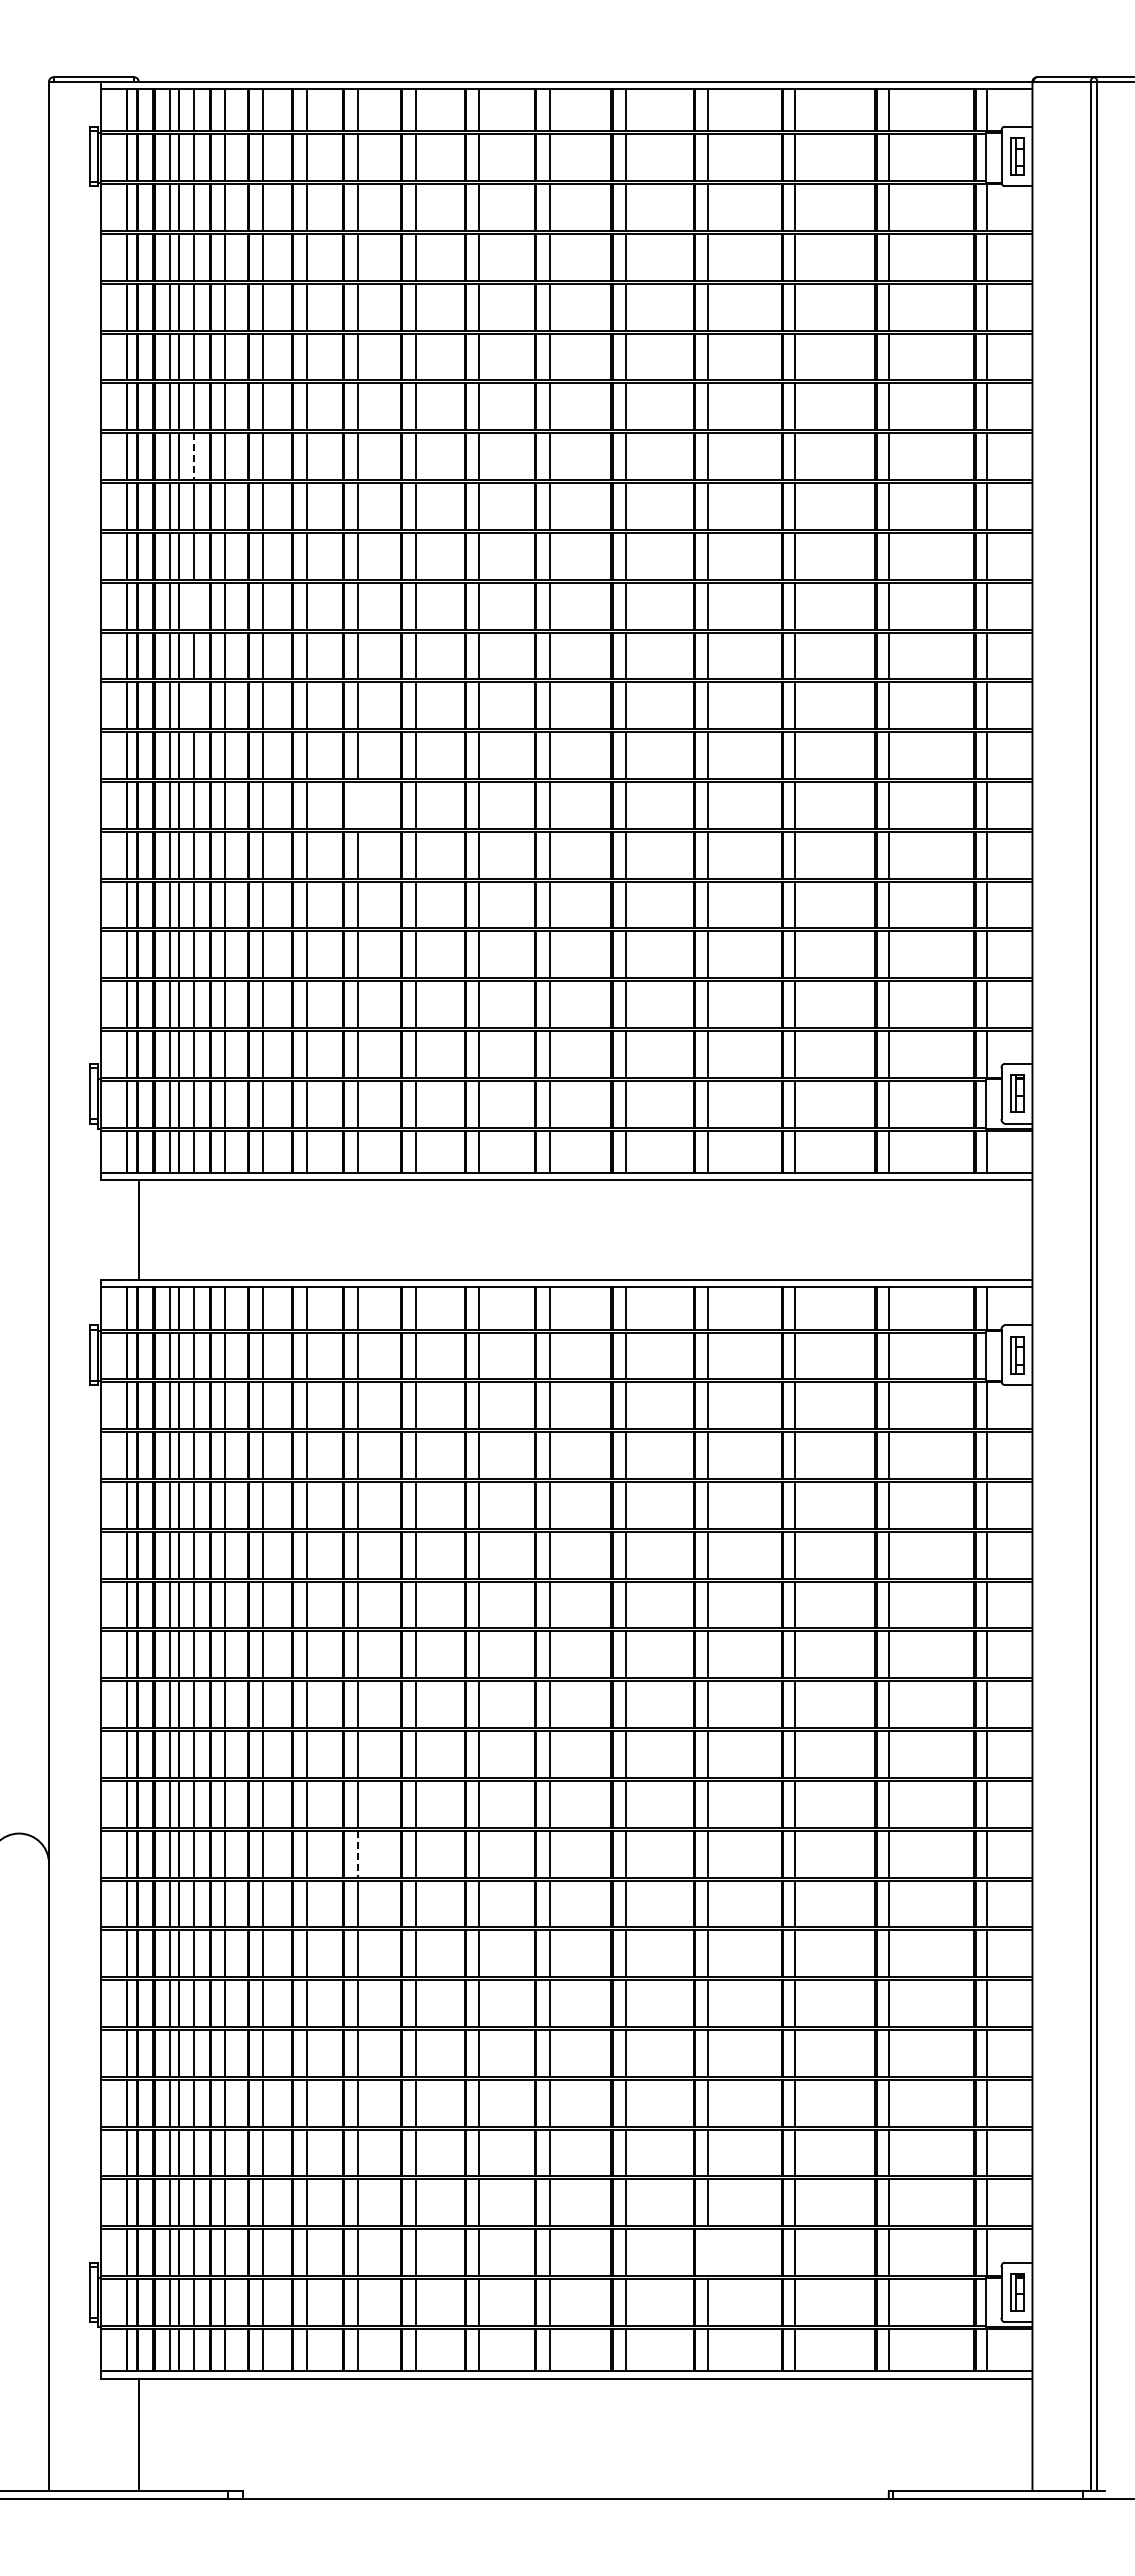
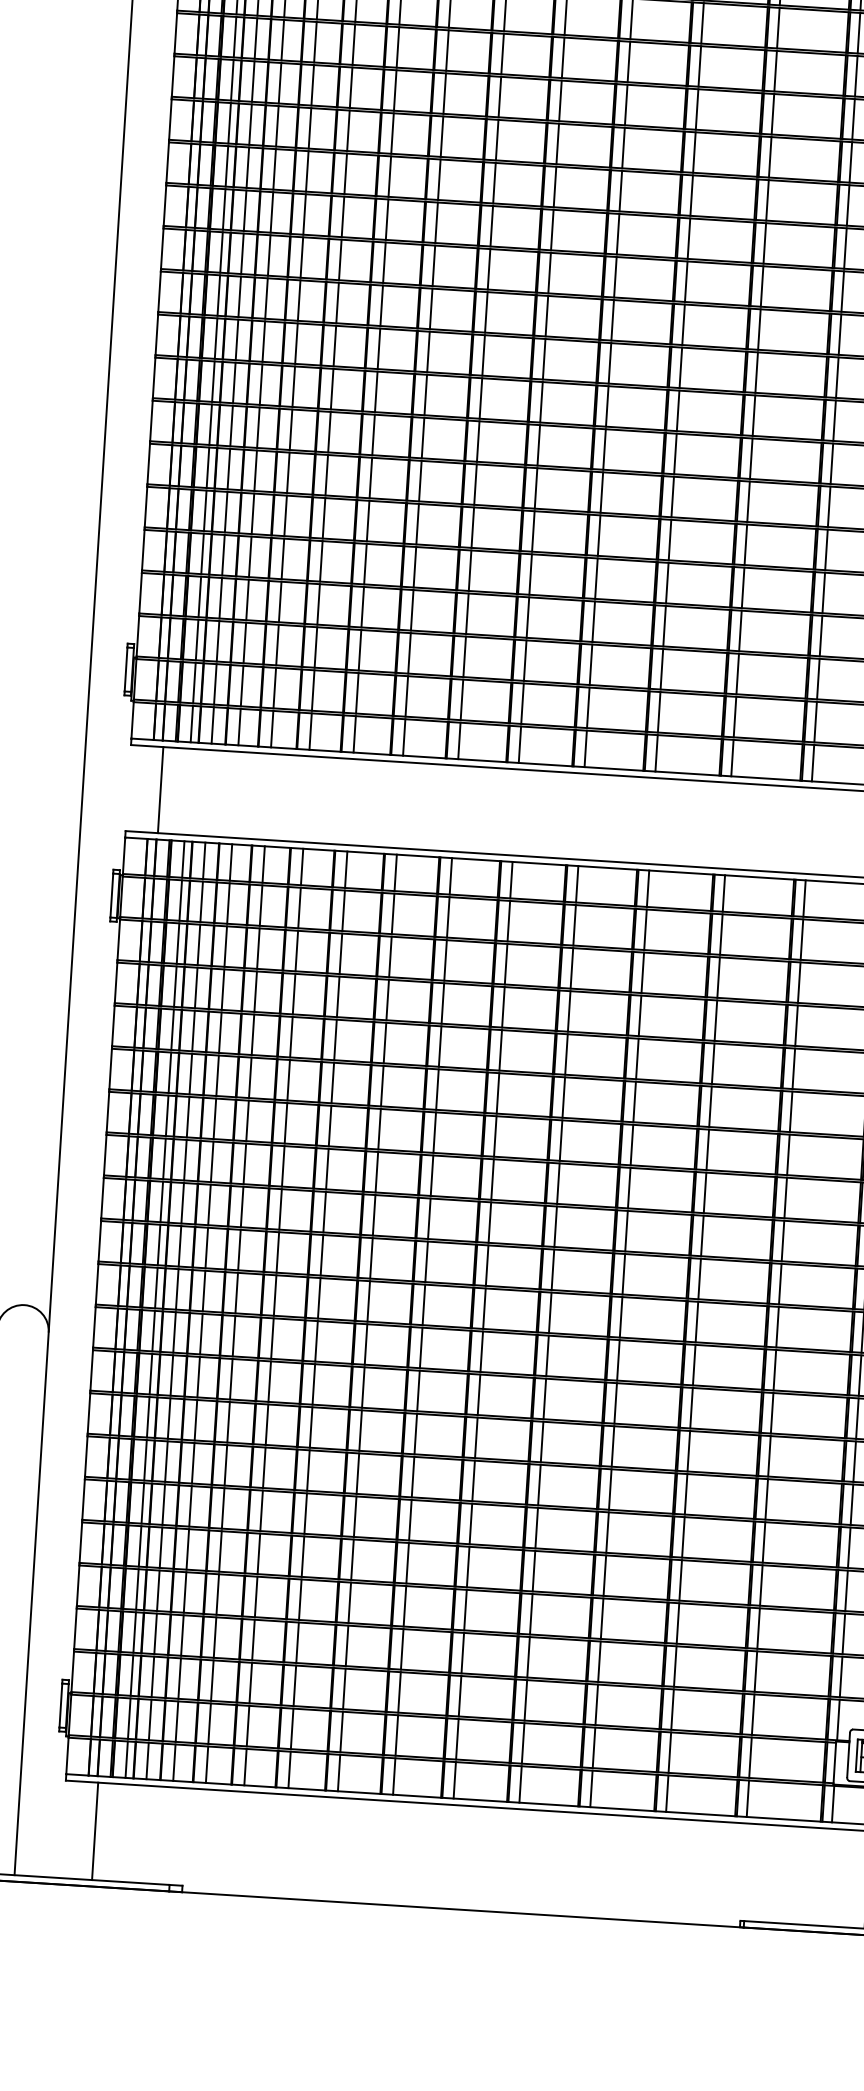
line: (194, 457) -> (250, 125), dashed -> solid
line: (194, 605) -> (242, 253), added
line: (194, 705) -> (237, 339), added
line: (358, 805) -> (373, 435), added
line: (358, 1854) -> (316, 1341), dashed -> solid
line: (707, 2252) -> (596, 1704), added

